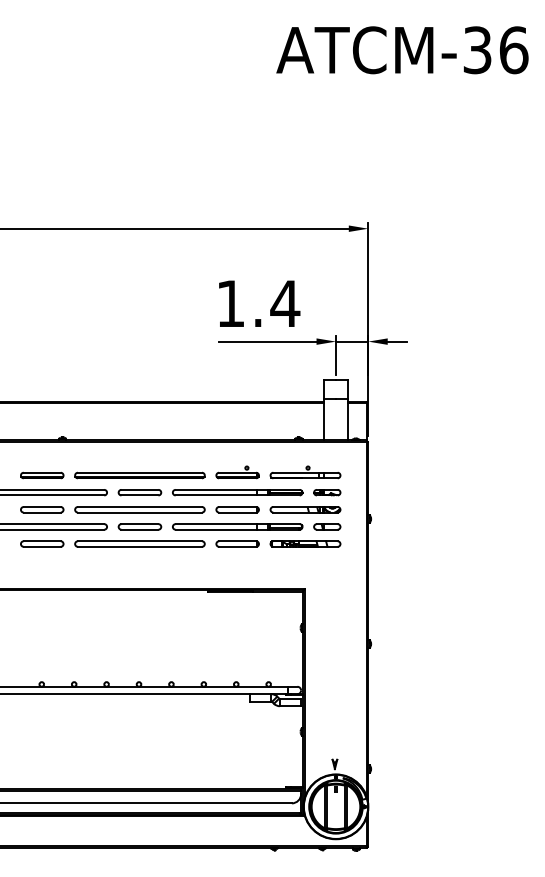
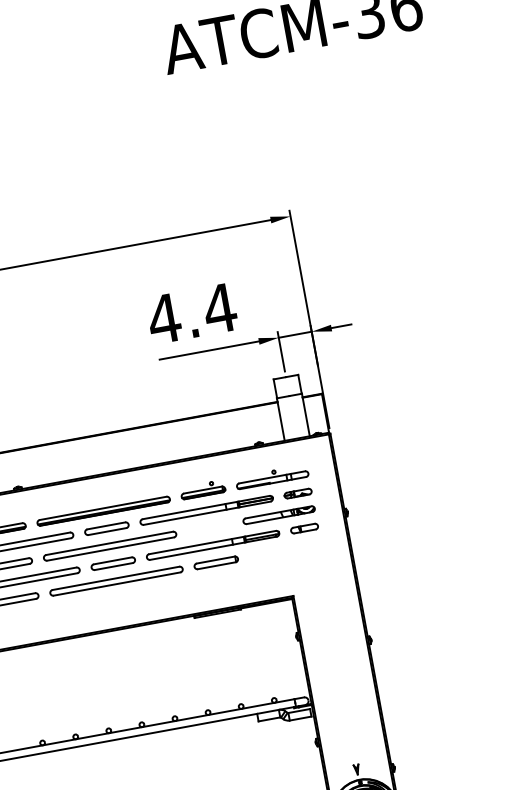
text: (230, 303) -> (163, 318), 1.4 -> 4.4
part: (237, 509) -> (209, 527), removed
part: (305, 543) -> (285, 549), removed

